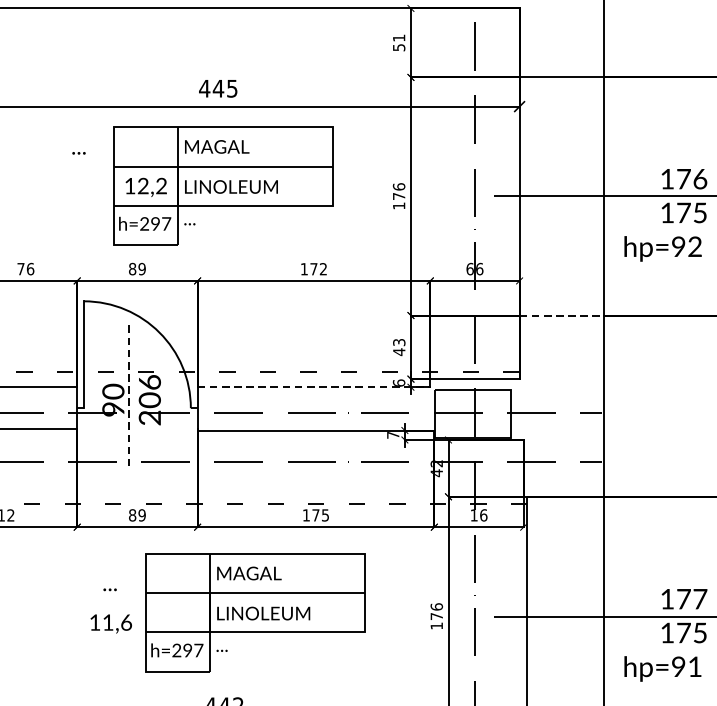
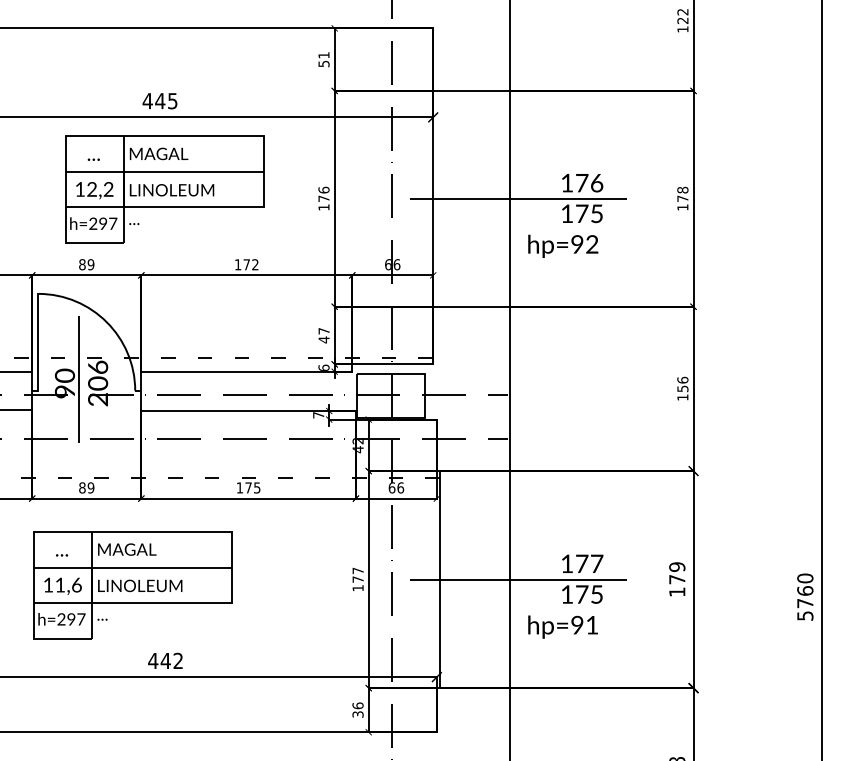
text: (78, 153) -> (93, 159), moved
line: (562, 315) -> (472, 306), dashed -> solid
text: (398, 342) -> (323, 331), 43 -> 47
line: (314, 386) -> (247, 371), dashed -> solid
line: (129, 395) -> (79, 379), dashed -> solid
text: (473, 514) -> (391, 487), 16 -> 66
text: (436, 606) -> (357, 570), 176 -> 177
part: (255, 613) -> (132, 585), moved

